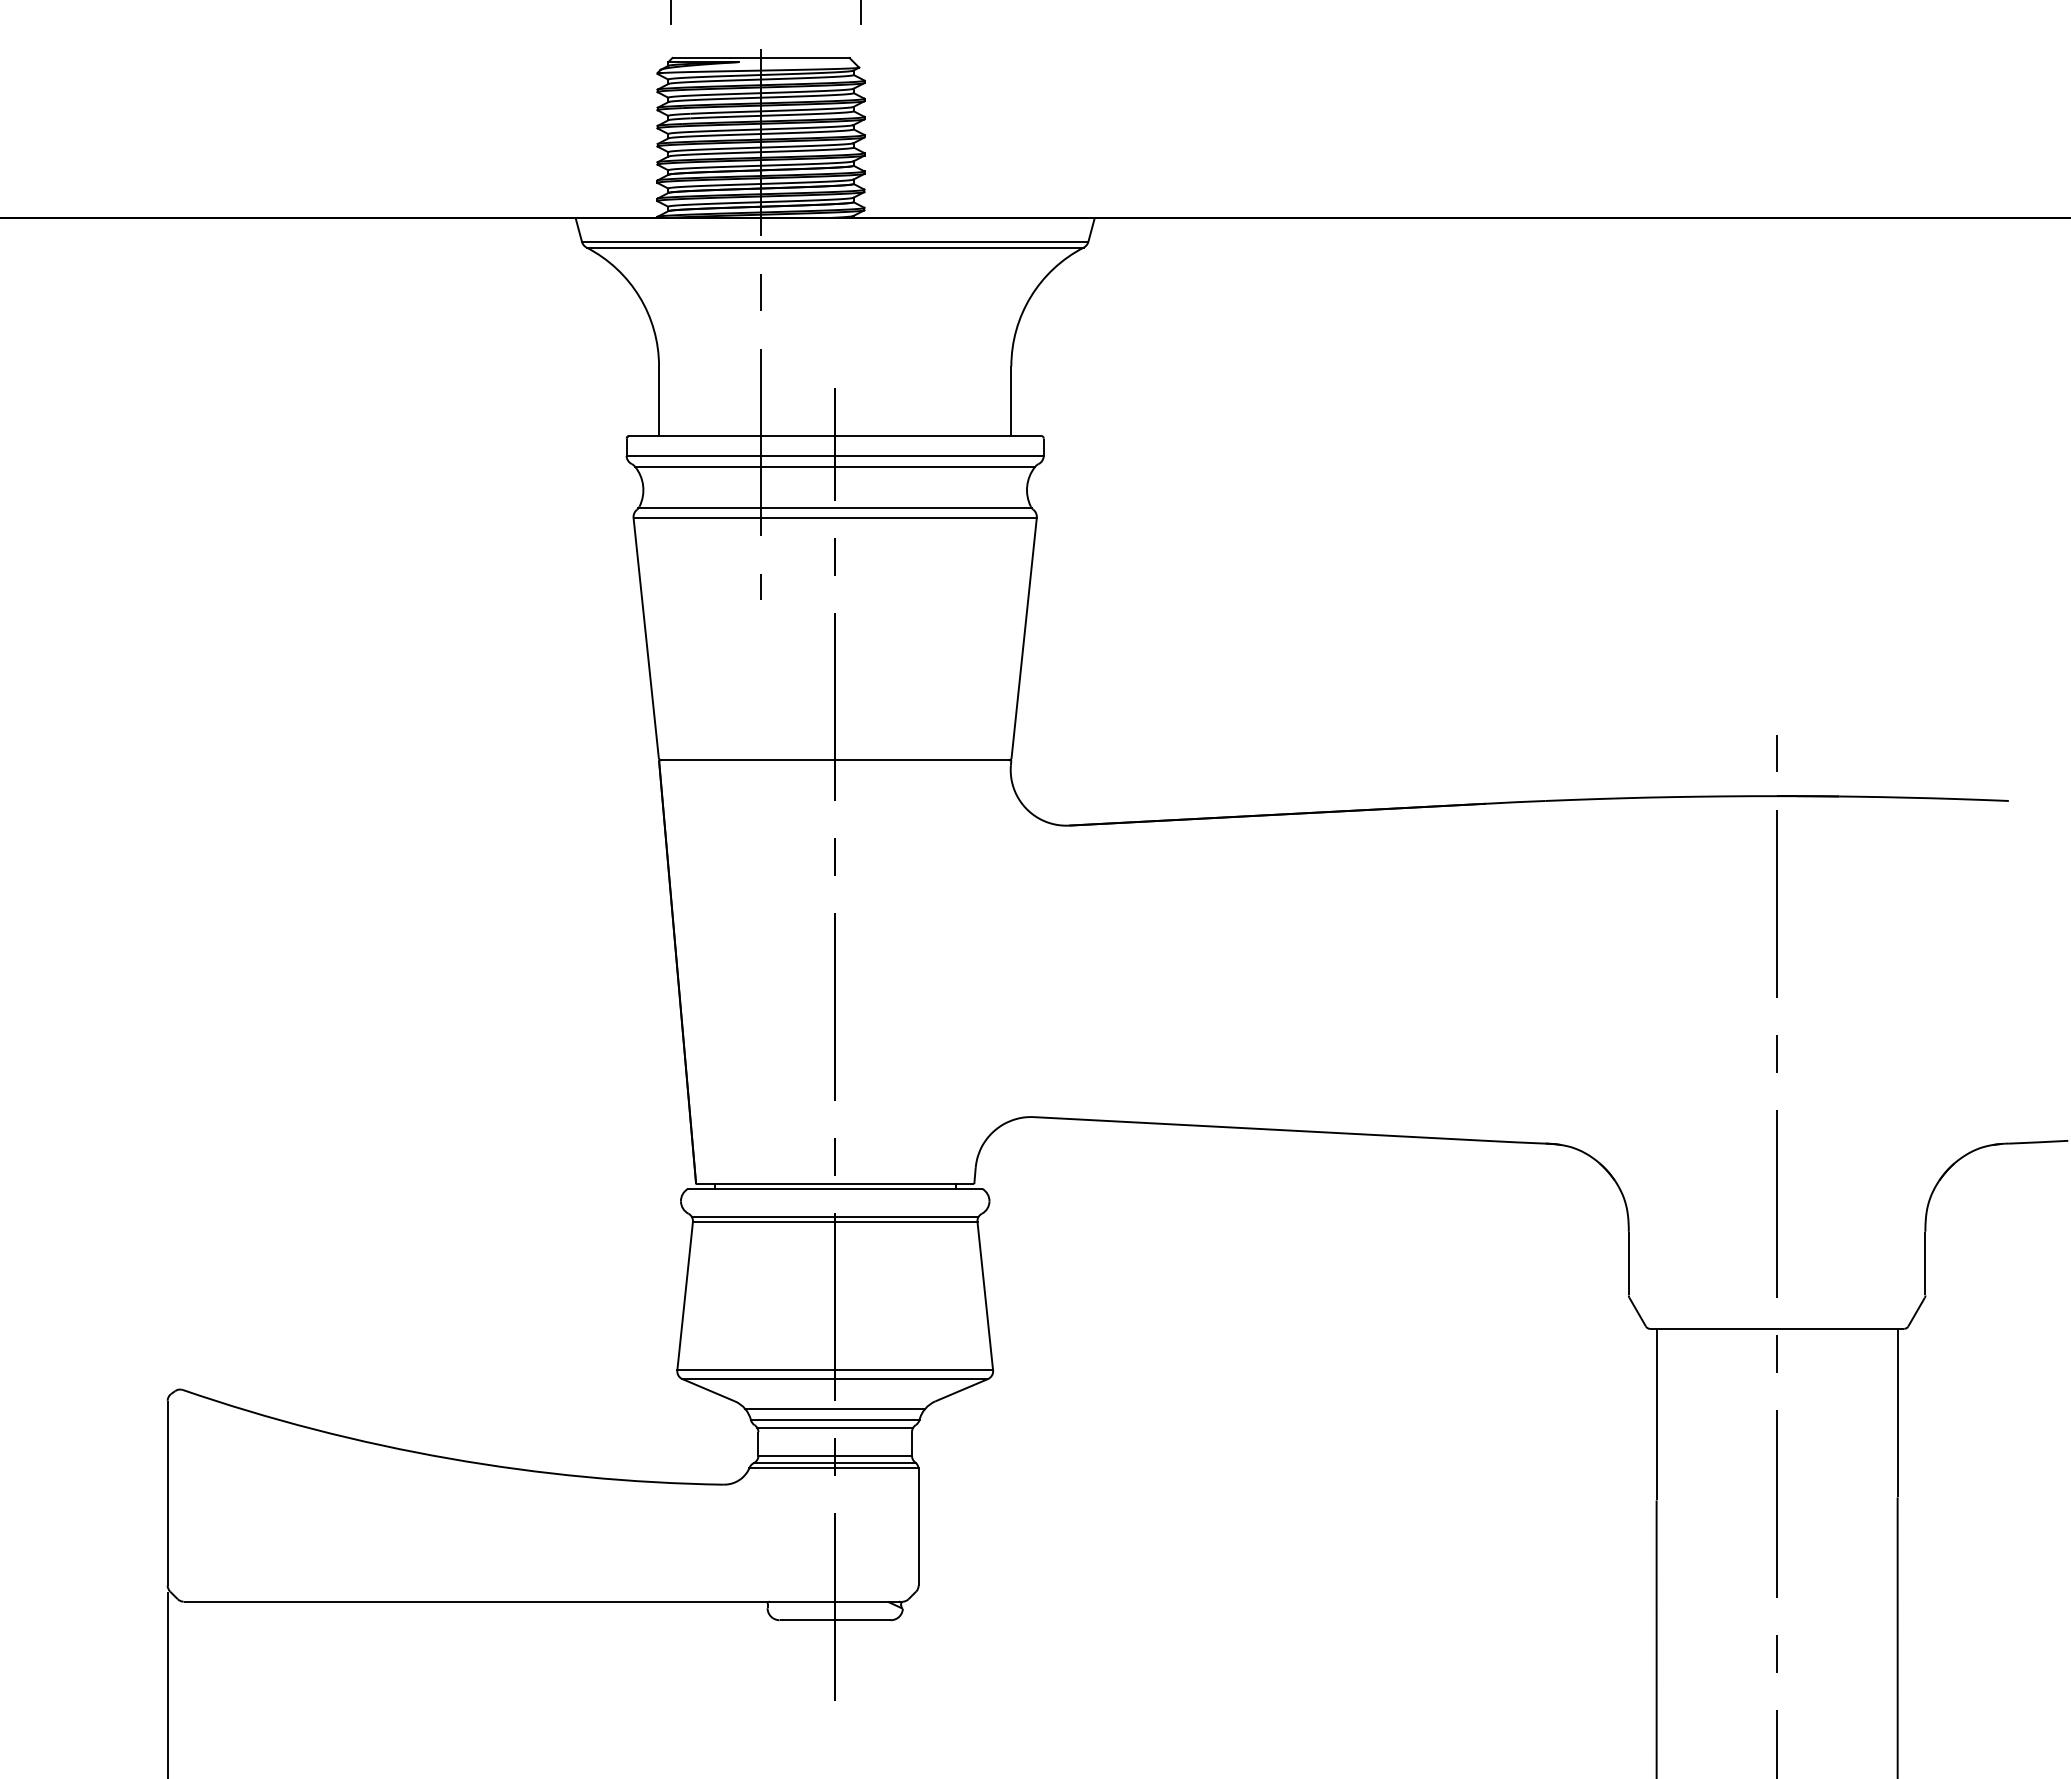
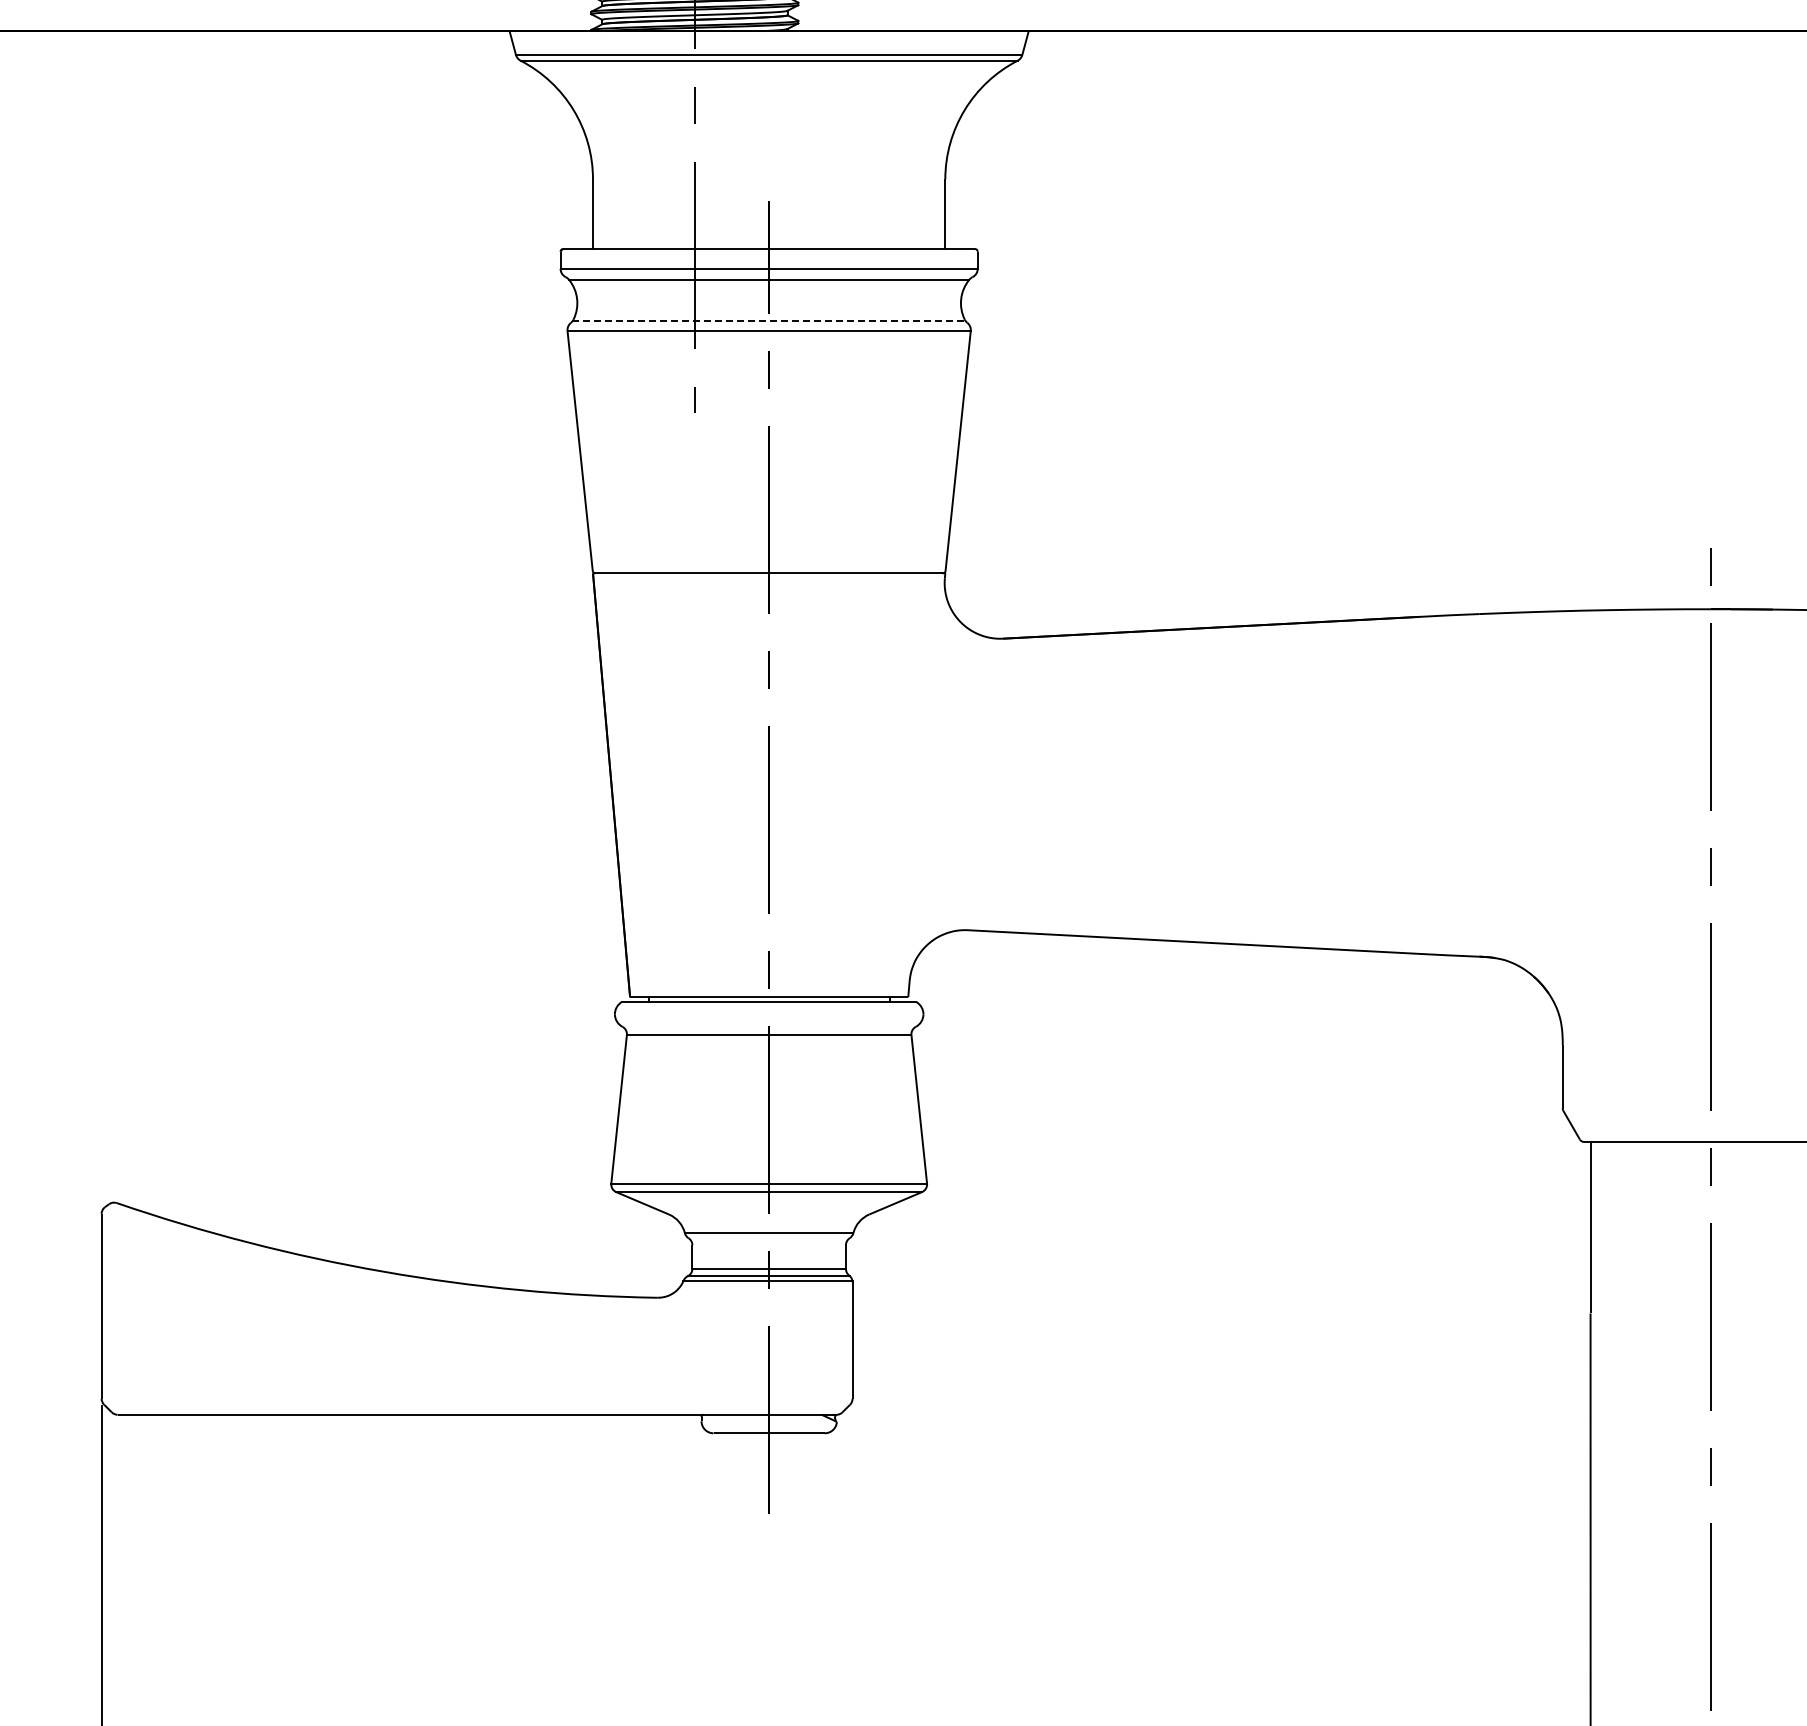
line: (835, 508) -> (769, 321), solid -> dashed
line: (834, 1217) -> (768, 1030), removed
line: (835, 1408) -> (769, 1221), removed
line: (834, 1428) -> (768, 1241), removed

